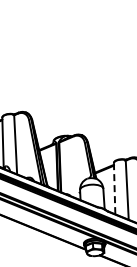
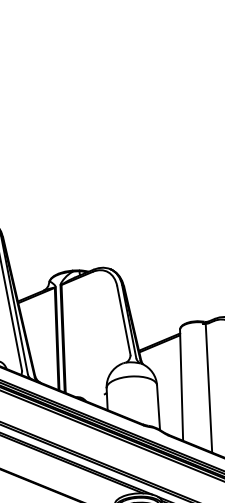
line: (114, 188) -> (181, 384), dashed -> solid

